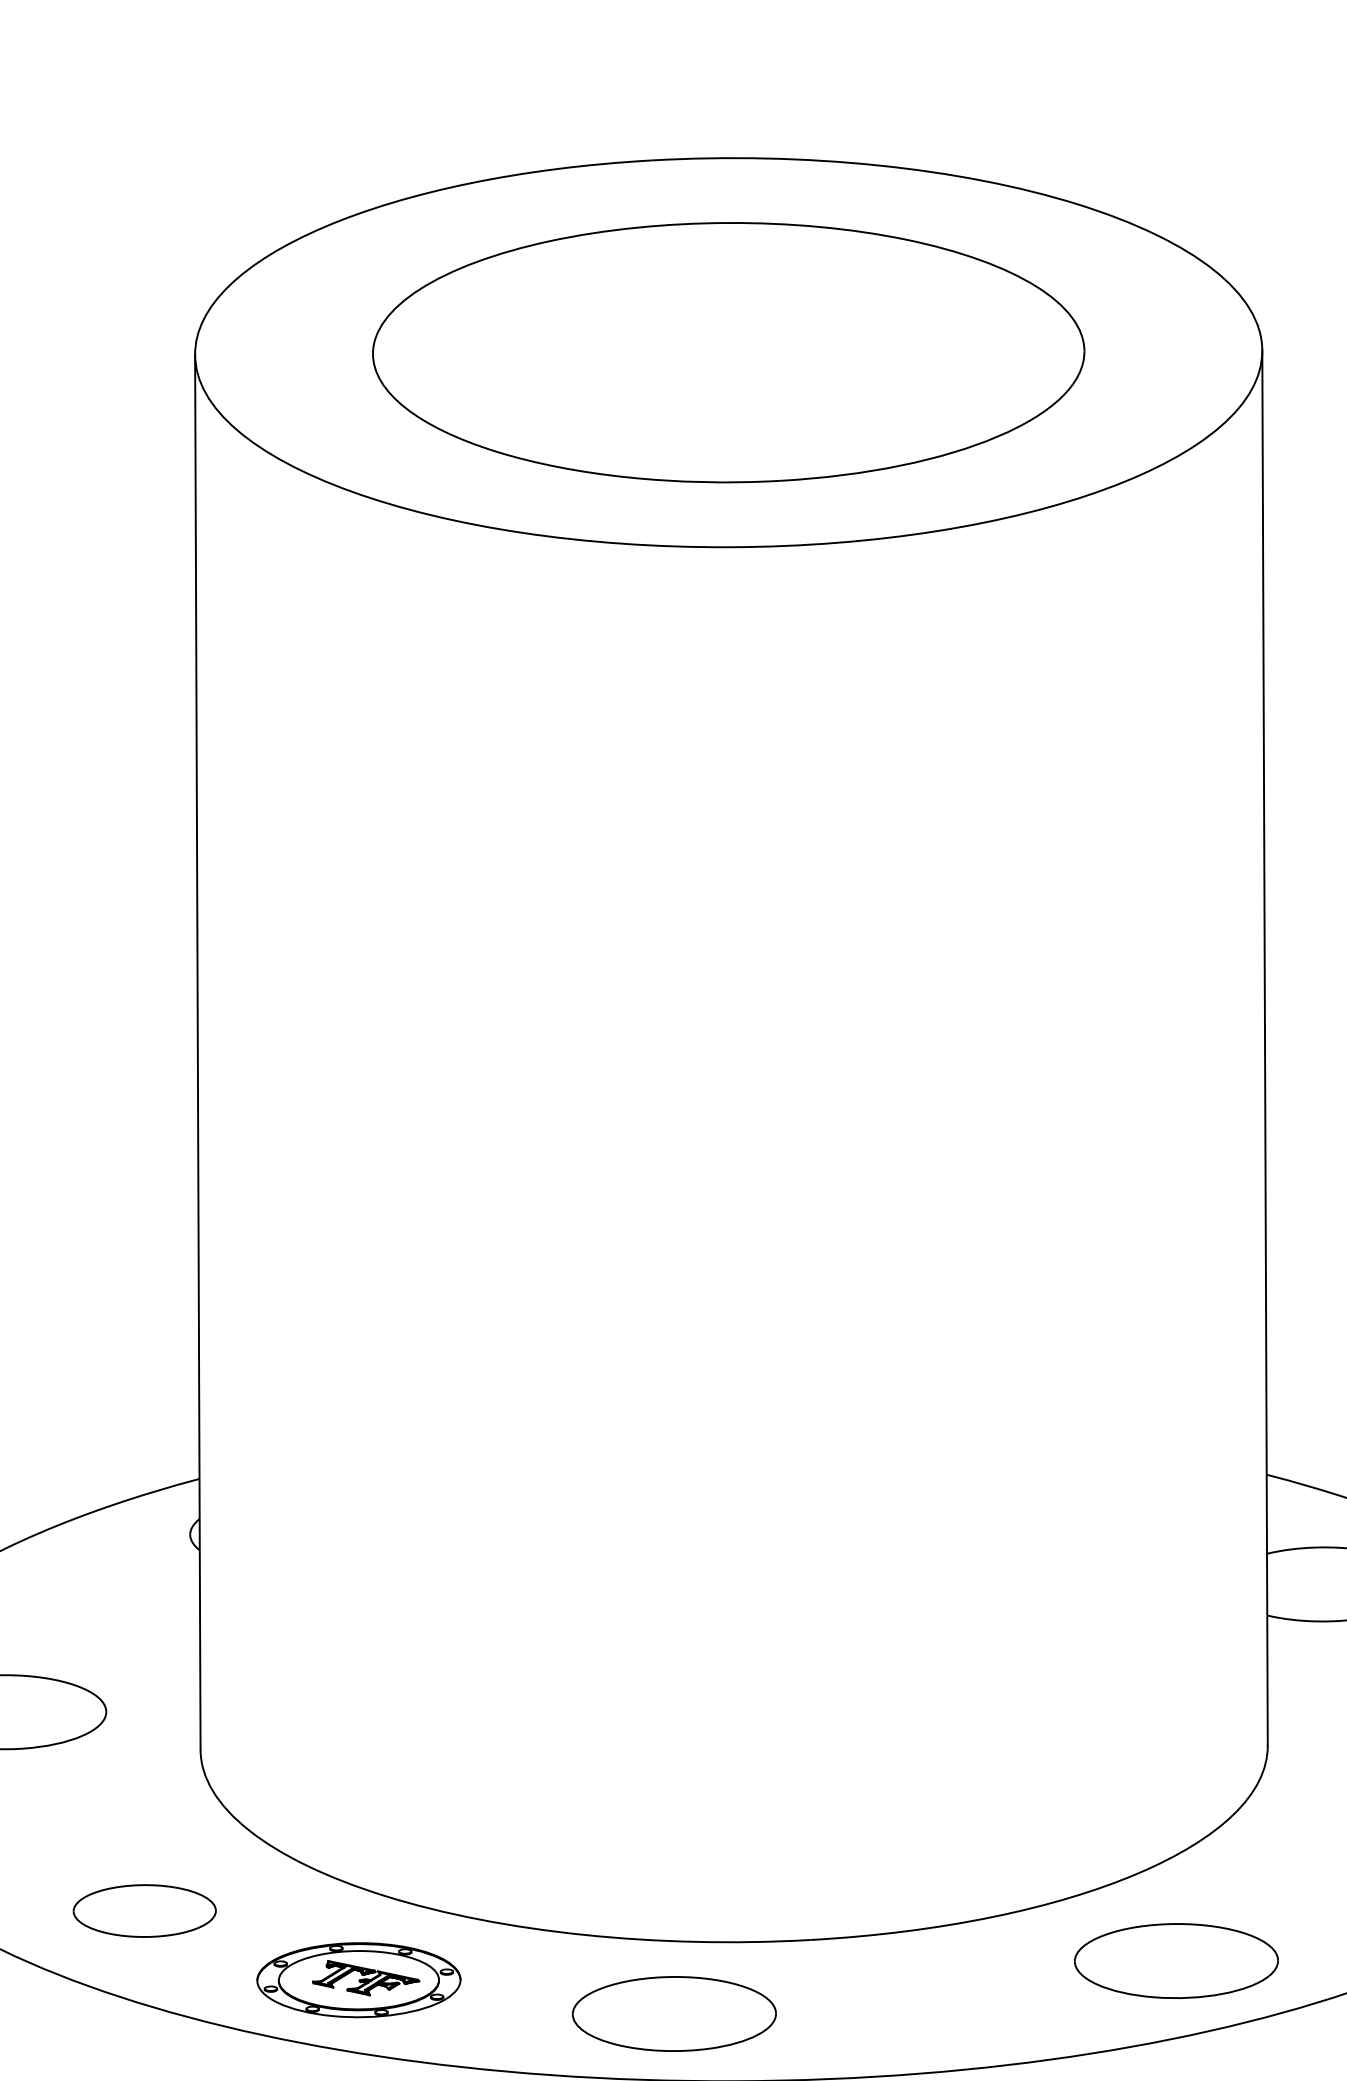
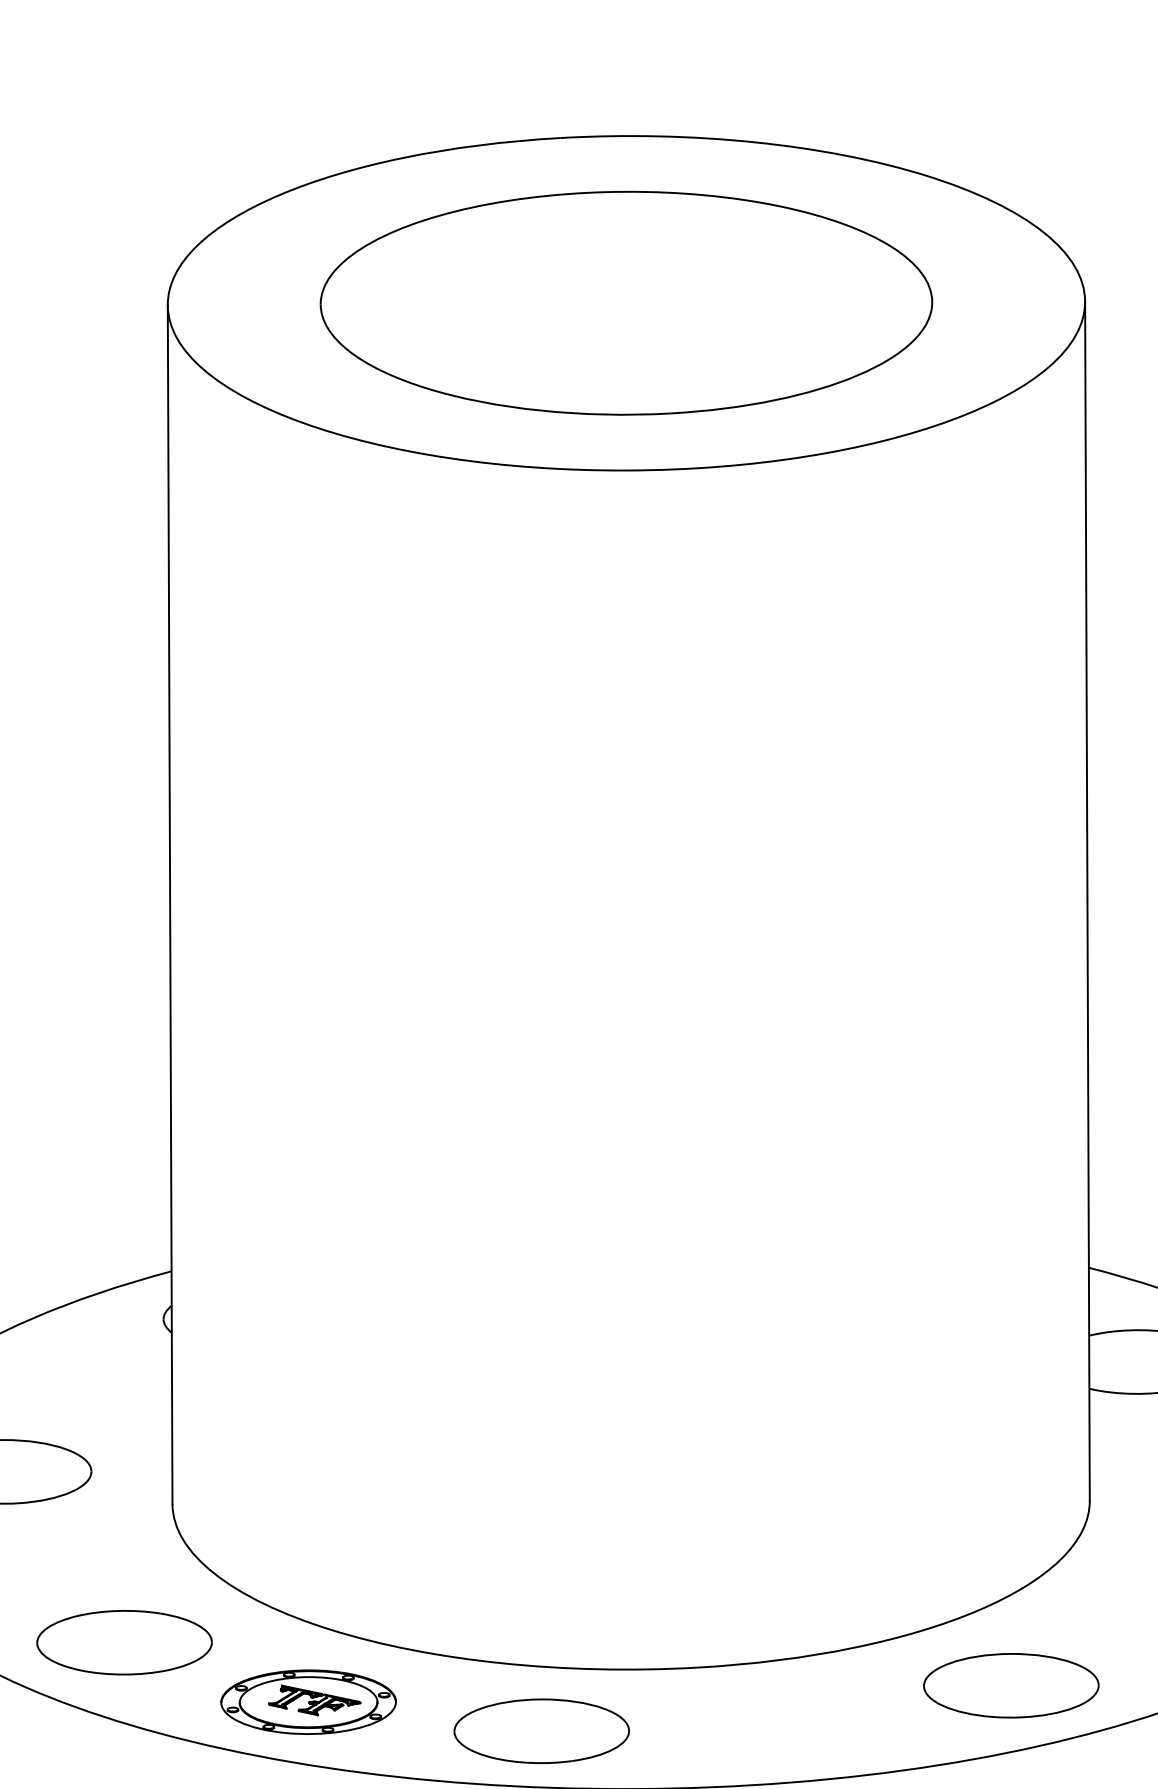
part: (144, 1910) -> (124, 1642), size x1.43
part: (674, 2013) -> (541, 1730), moved

